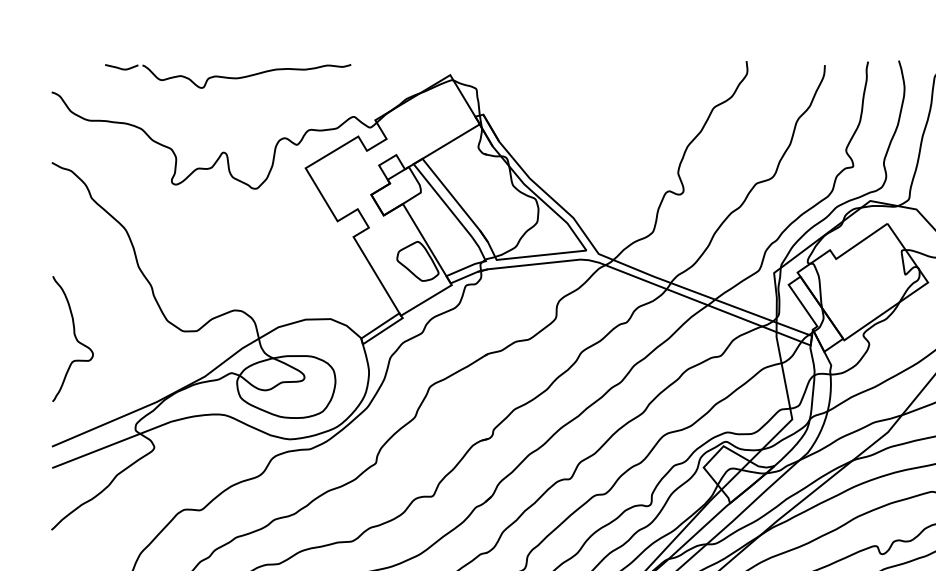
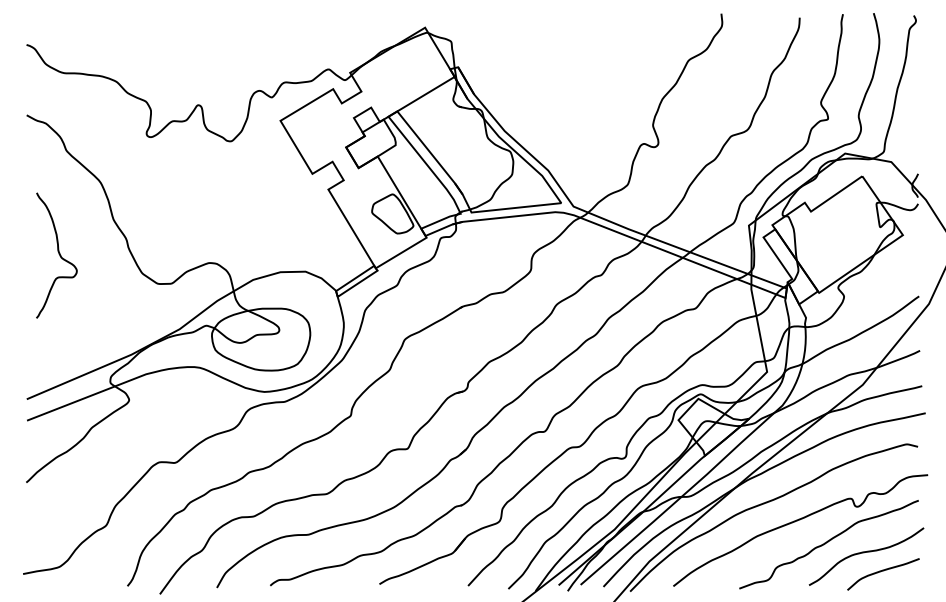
part: (228, 75) -> (203, 28), removed
curve: (74, 337) -> (58, 254), moved

